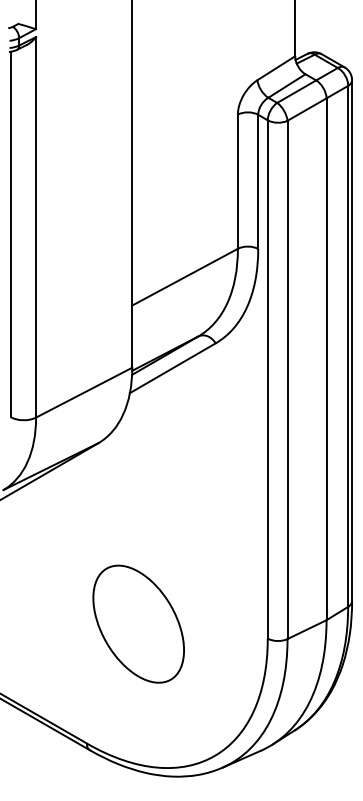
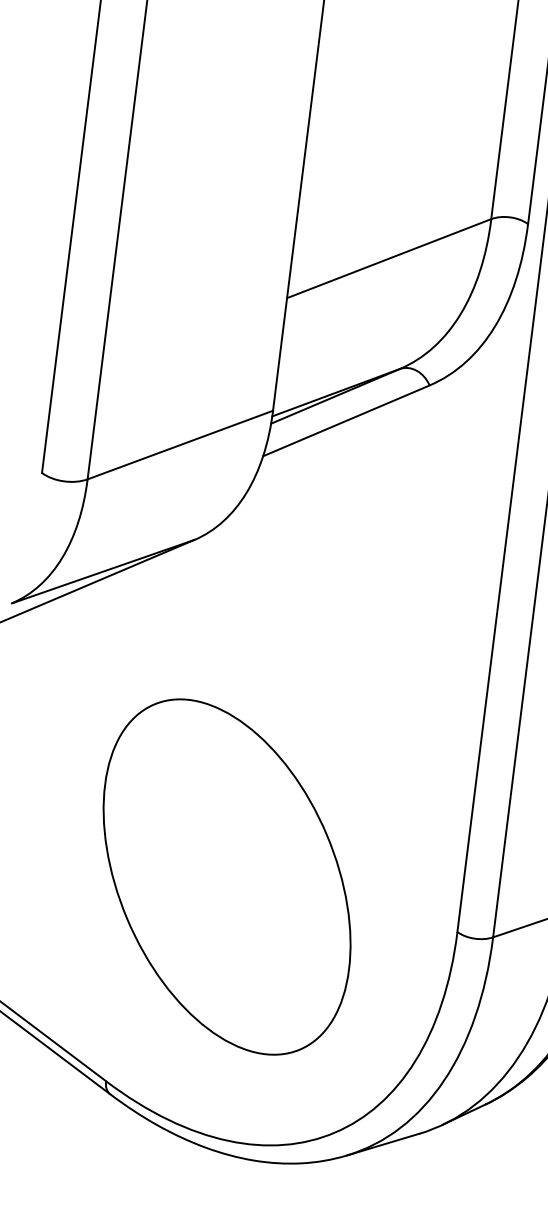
part: (138, 623) -> (226, 875), size x1.6

